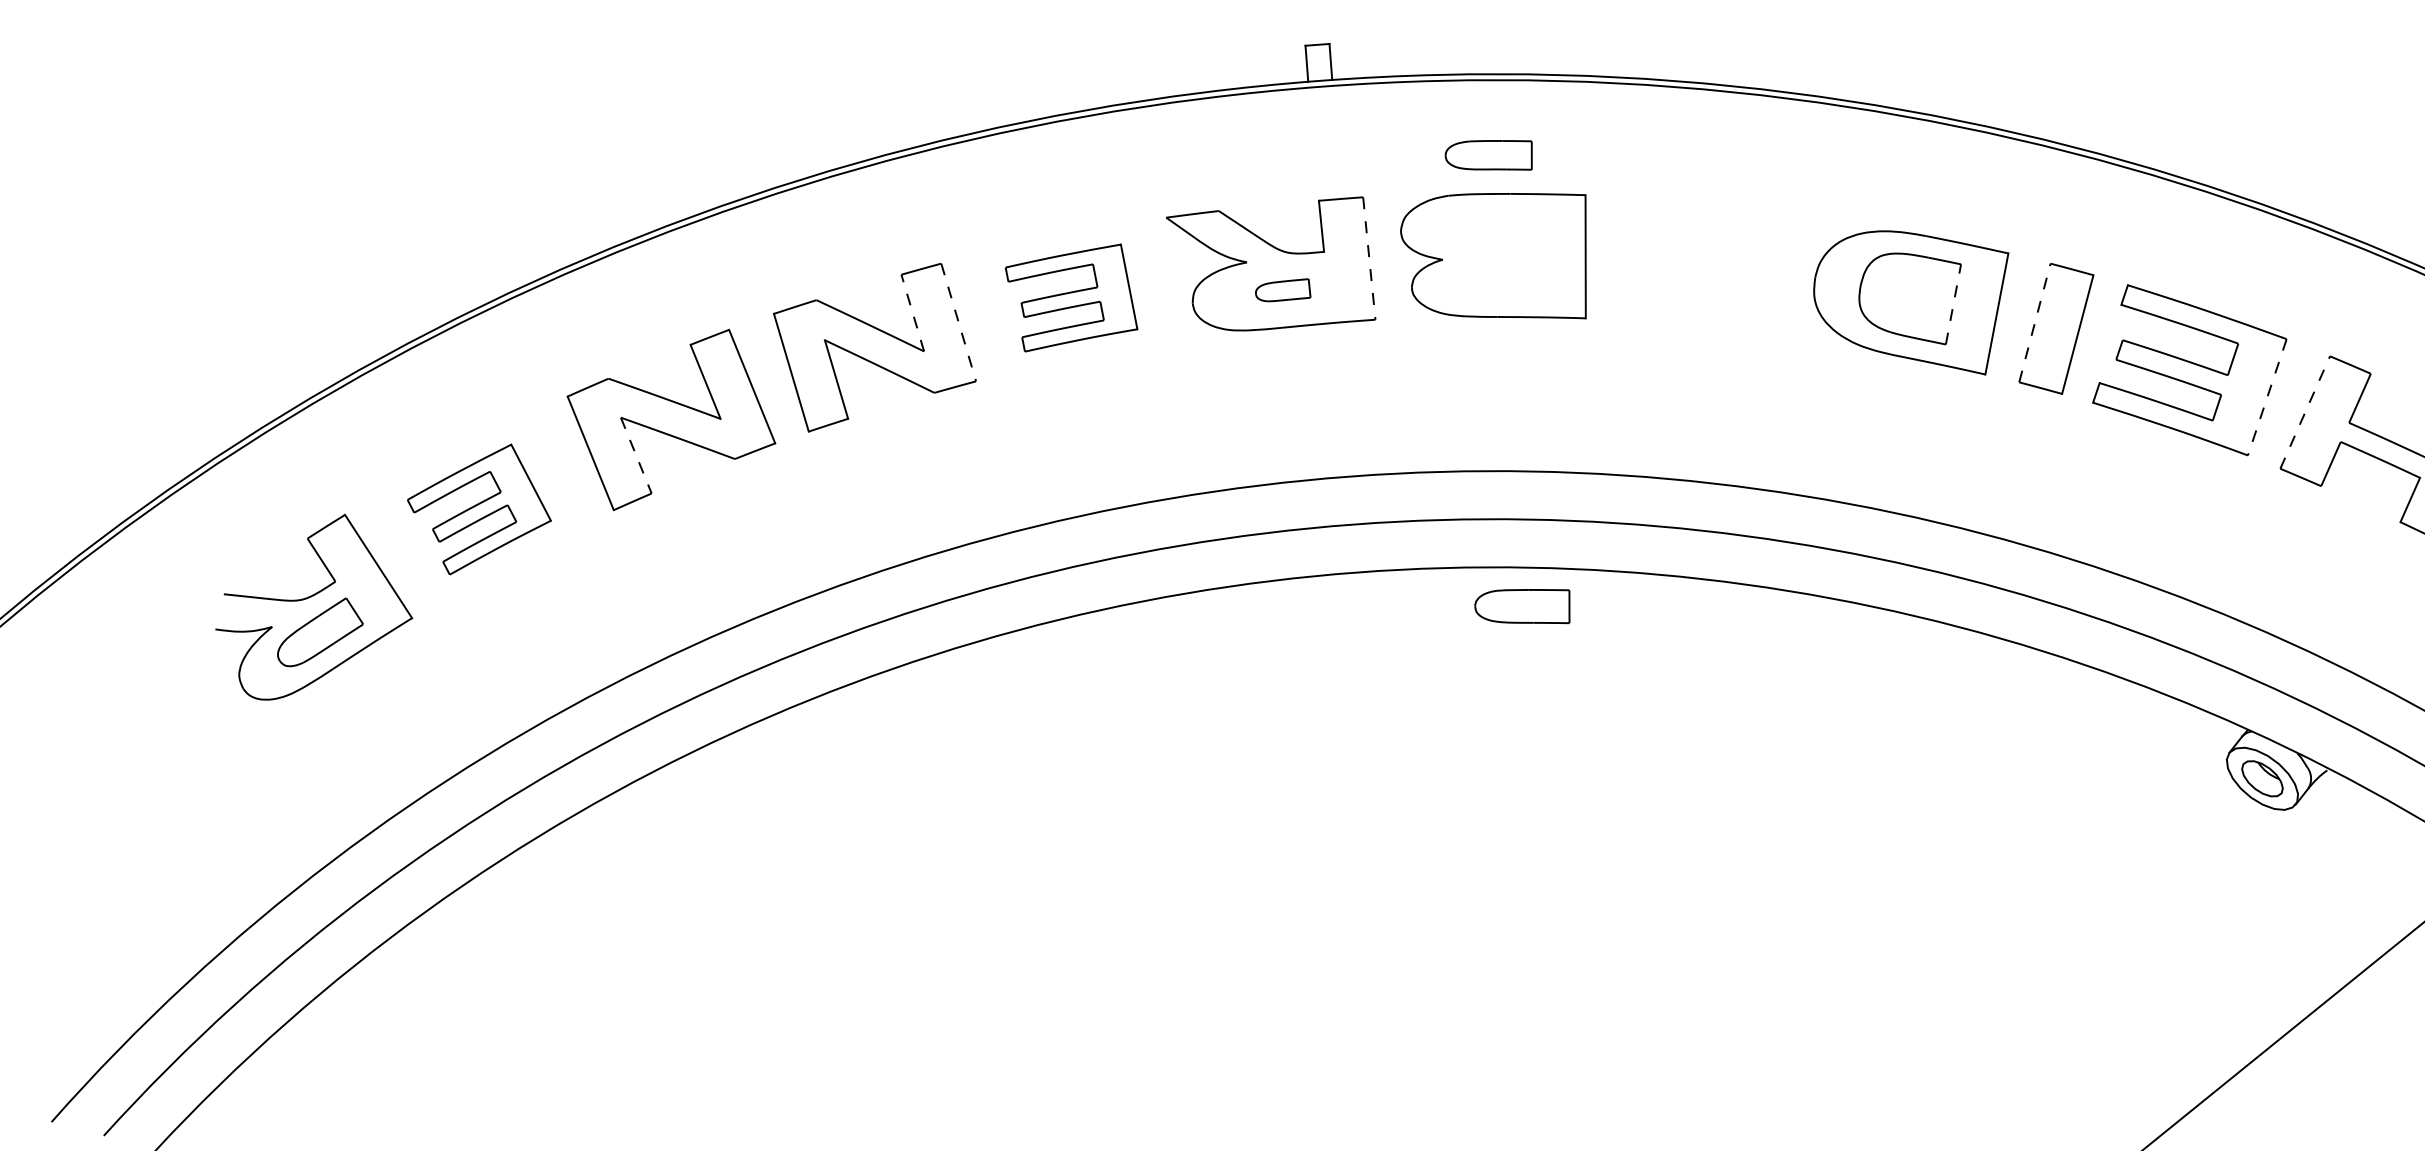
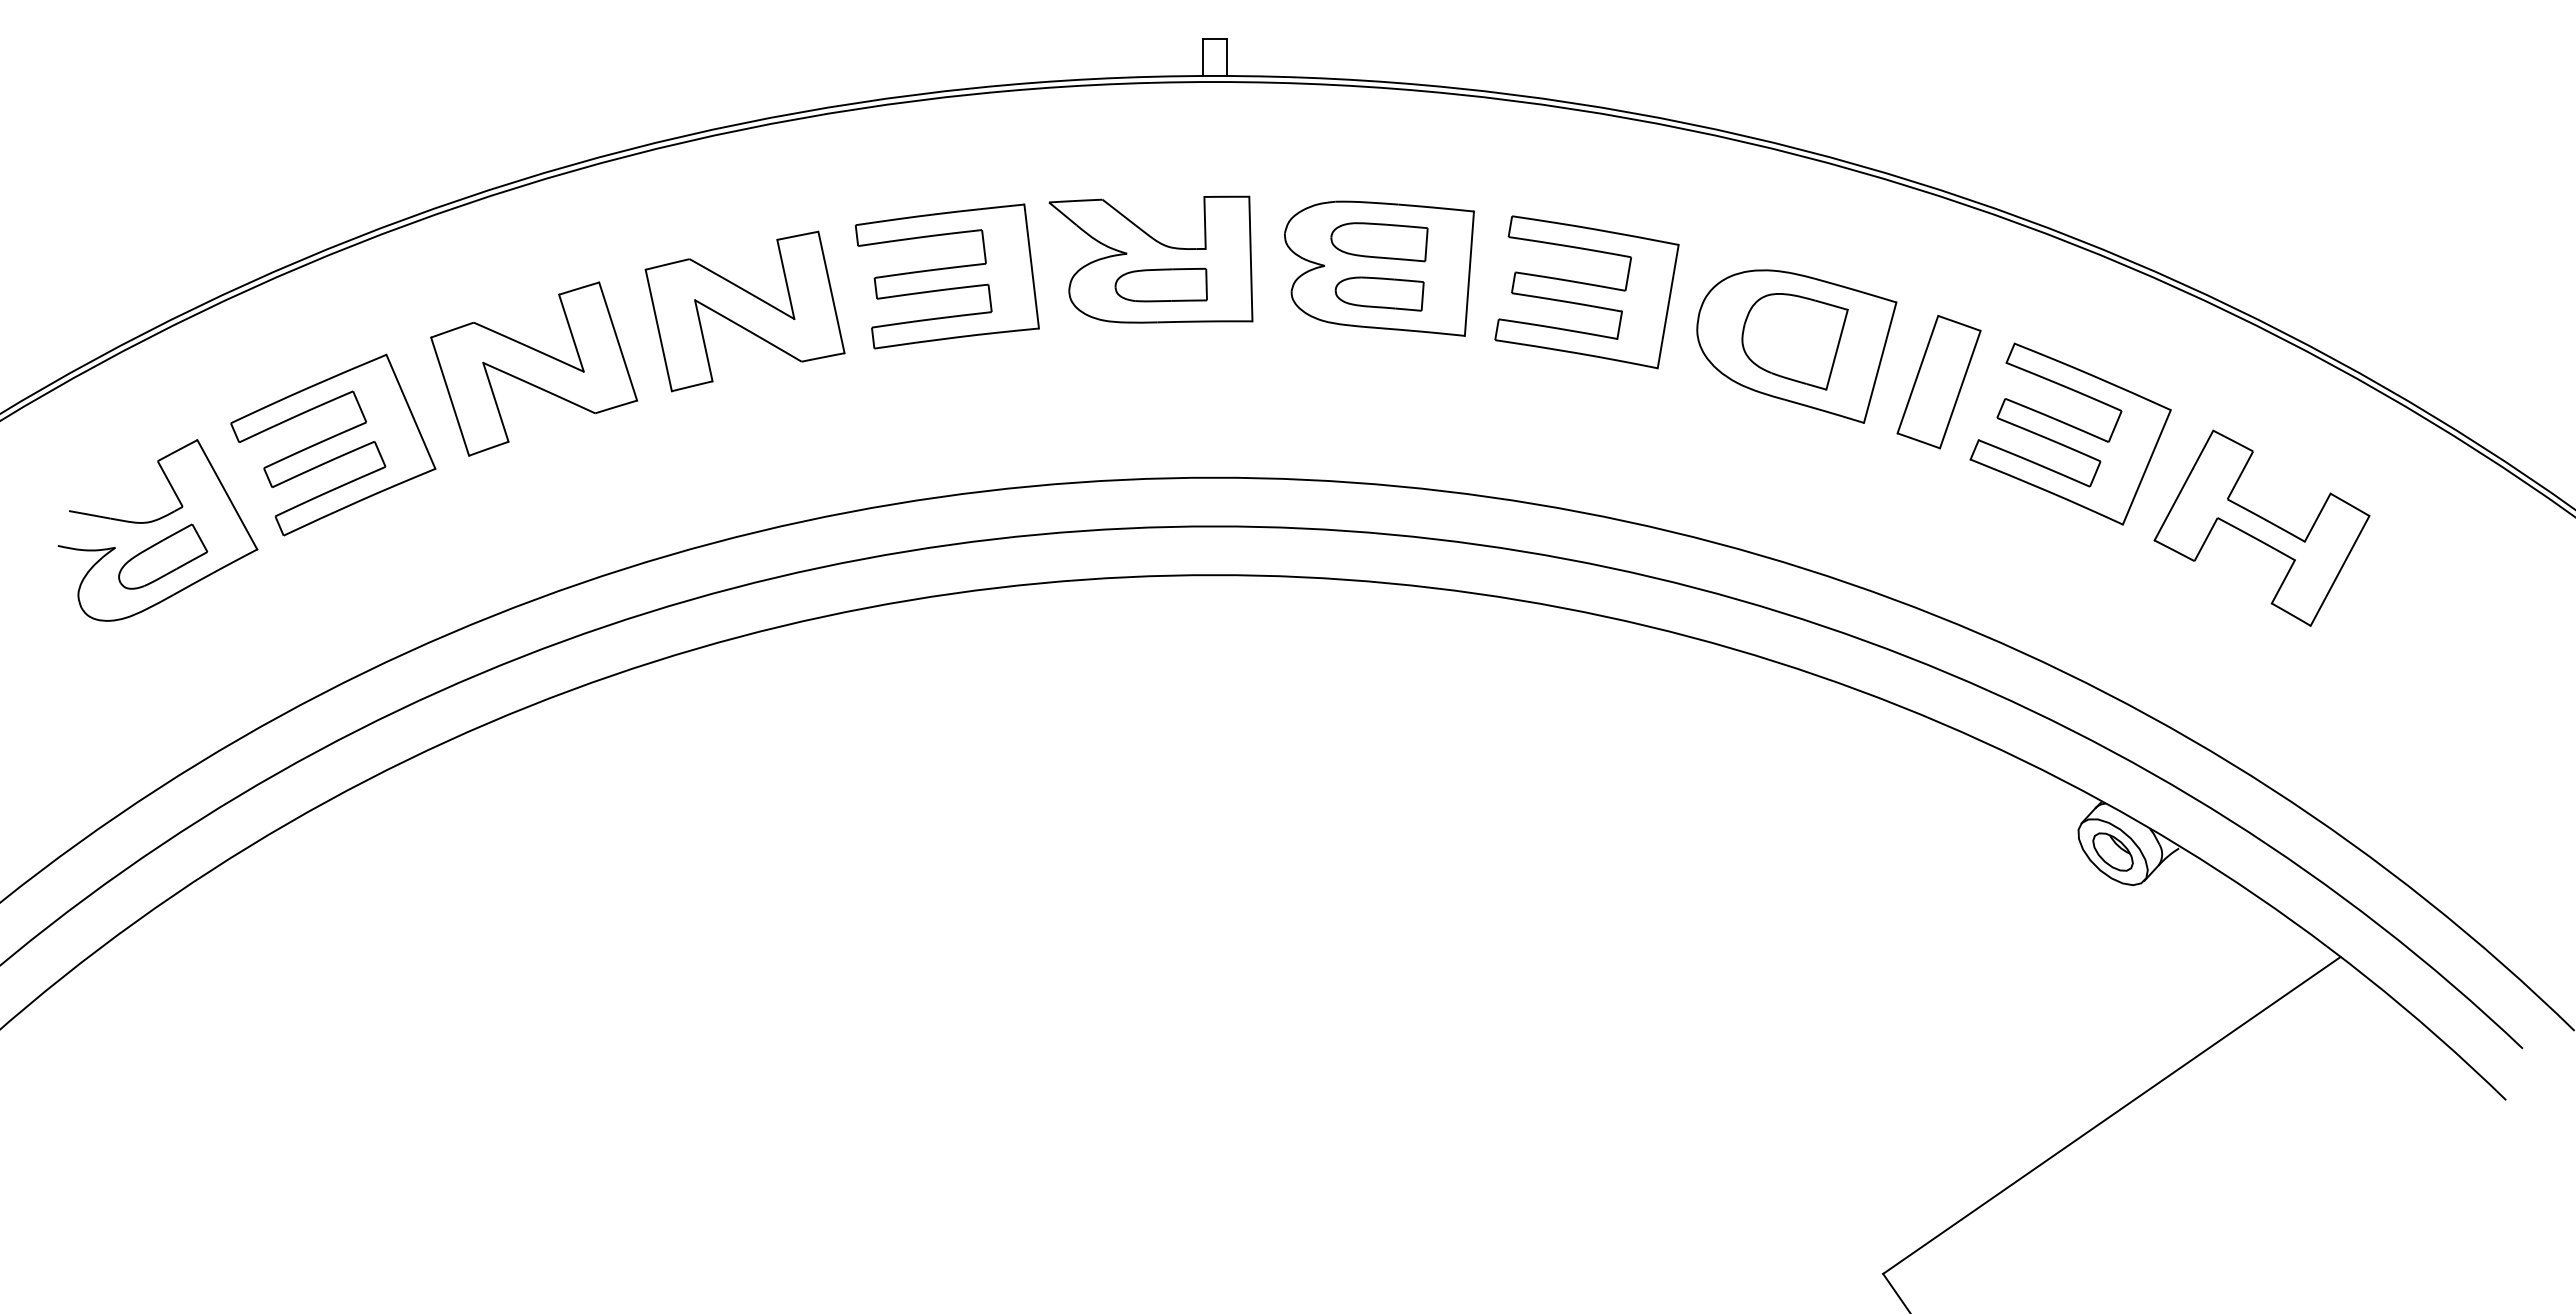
part: (1489, 155) -> (1379, 293), moved
line: (1368, 258) -> (1250, 259), dashed -> solid
part: (1702, 266) -> (1586, 292), added
part: (1282, 290) -> (1160, 284), size x1.67
part: (1070, 298) -> (946, 276), size x1.43
line: (1953, 304) -> (1837, 349), dashed -> solid
line: (912, 313) -> (785, 279), dashed -> solid
line: (958, 322) -> (831, 292), dashed -> solid
line: (2035, 322) -> (1918, 374), dashed -> solid
line: (2266, 397) -> (2146, 467), dashed -> solid
line: (2305, 412) -> (2184, 485), dashed -> solid
line: (636, 455) -> (496, 402), dashed -> solid
part: (479, 509) -> (333, 444), size x1.43
part: (1523, 607) -> (1379, 242), moved

